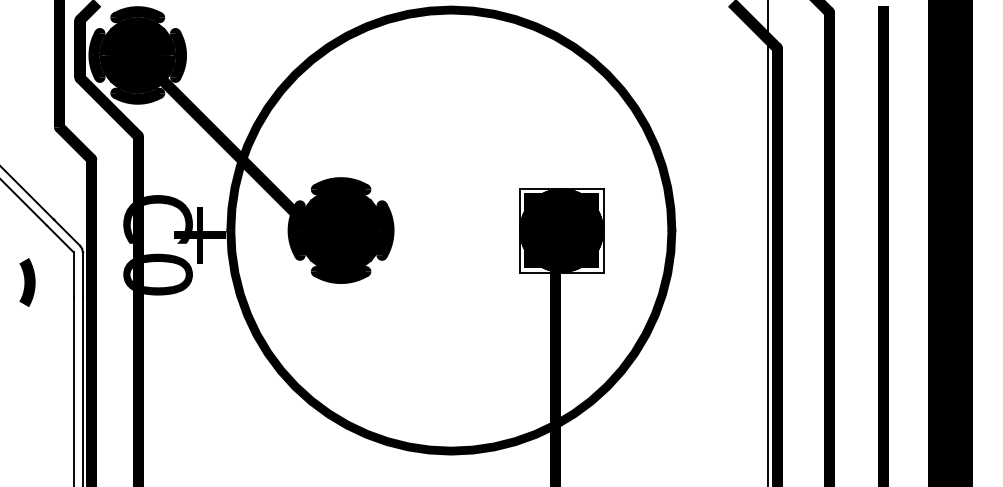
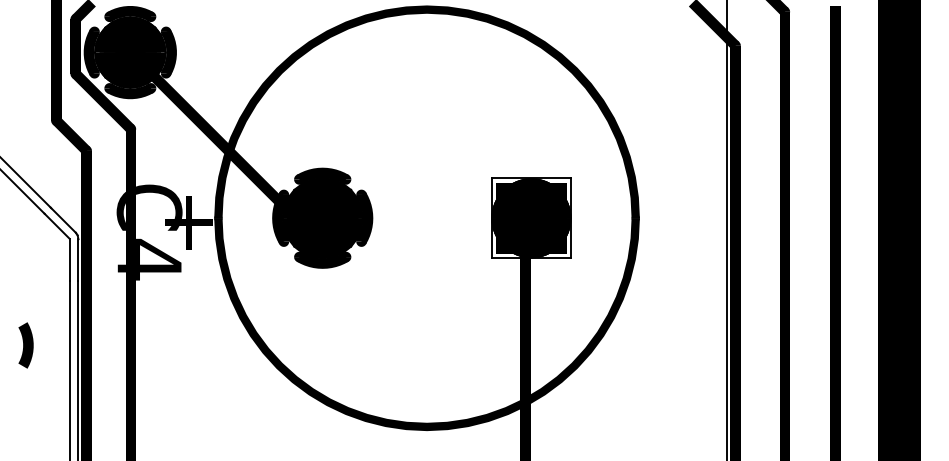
text: (158, 274) -> (149, 259), C0 -> C4
curve: (26, 282) -> (25, 345), moved

